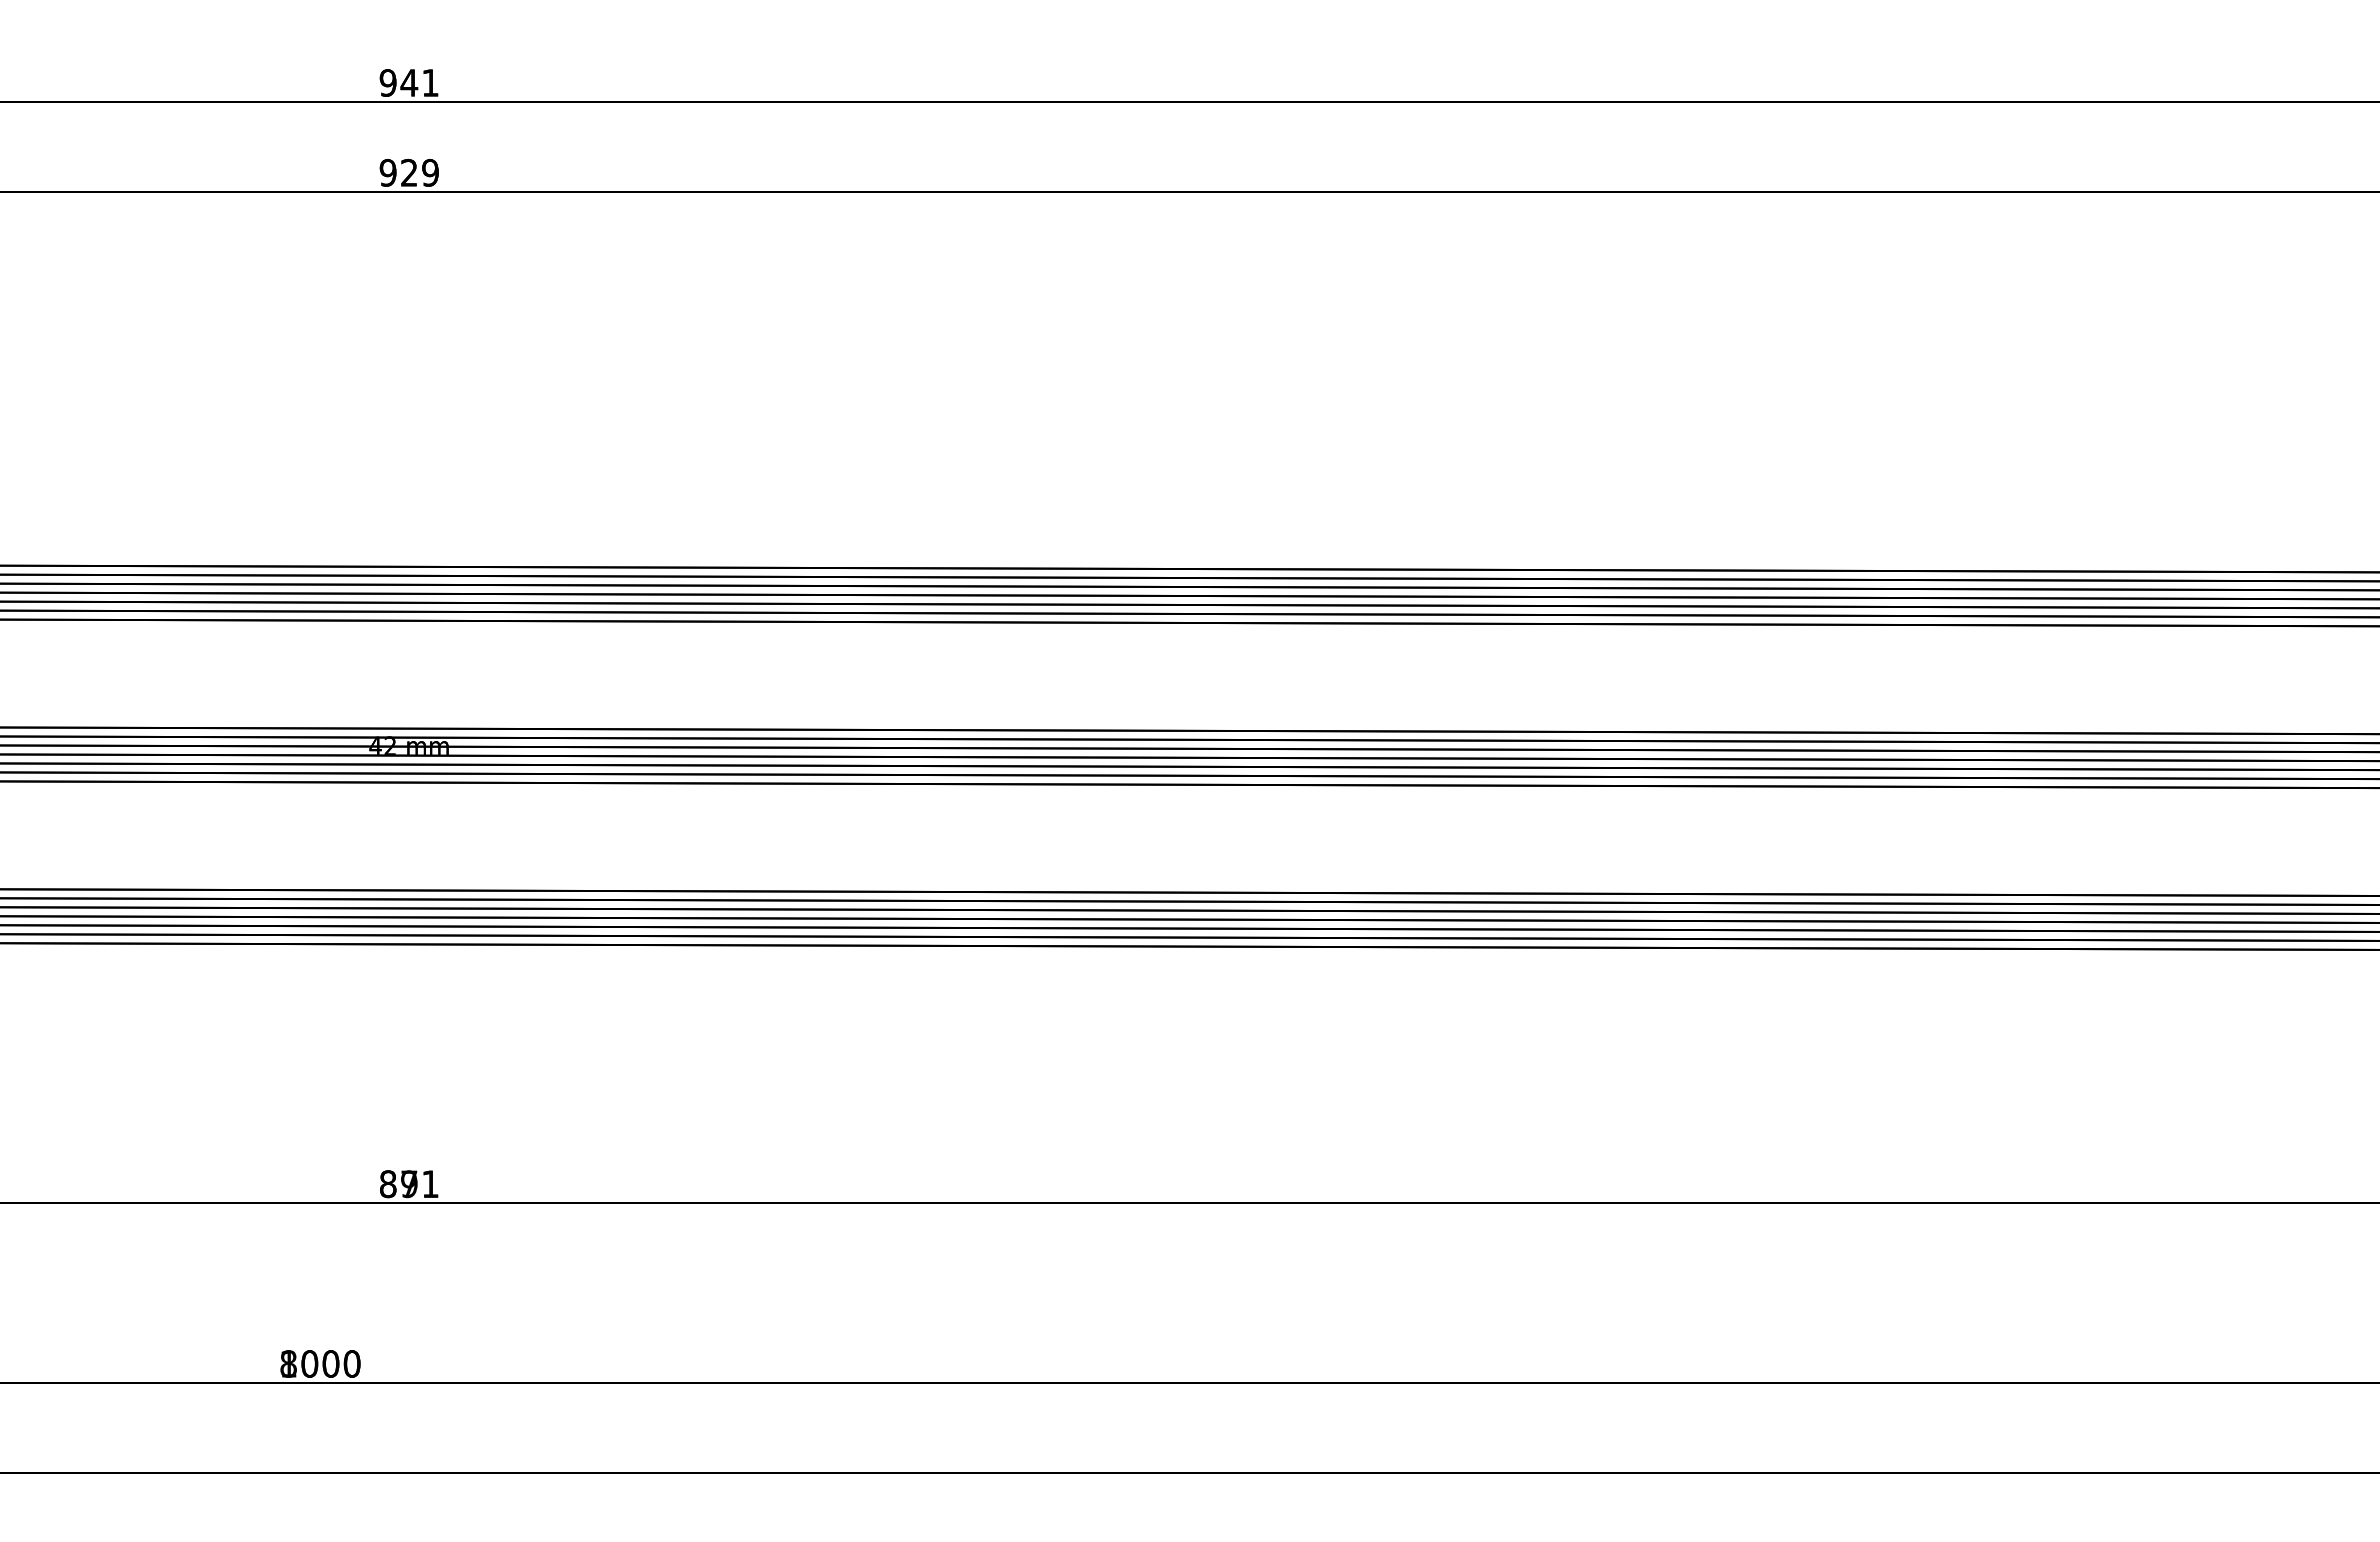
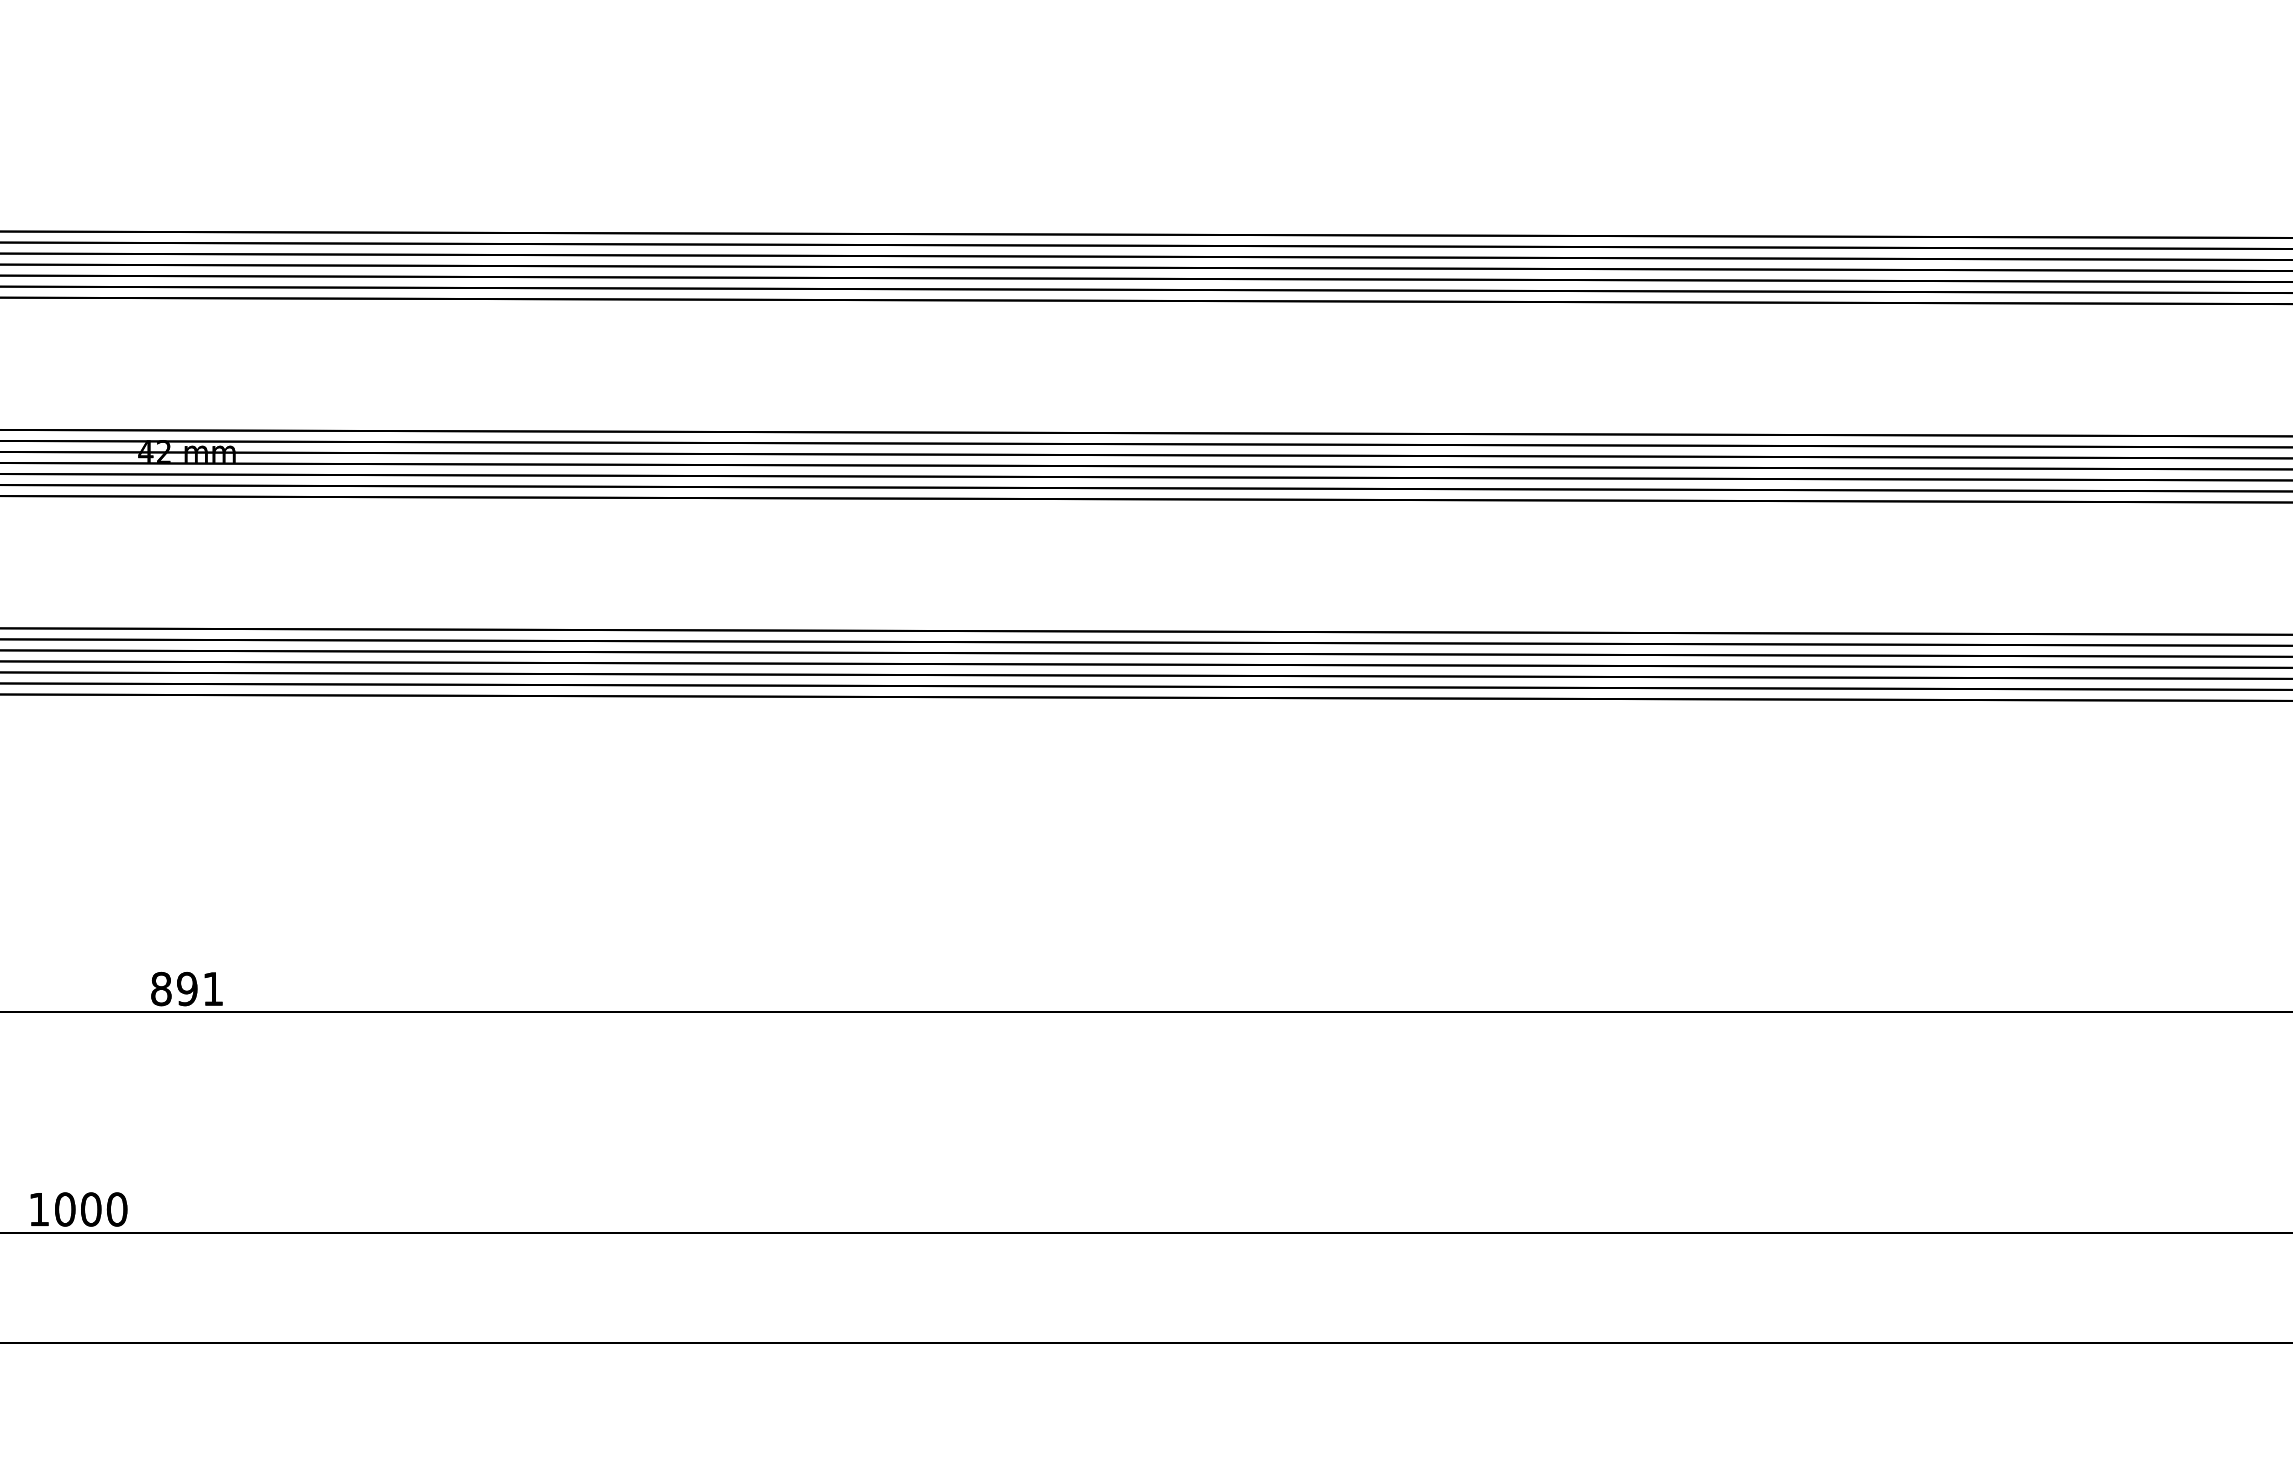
text: (409, 1184) -> (187, 989), 871 -> 891
text: (288, 1363) -> (39, 1208), 8000 -> 1000

